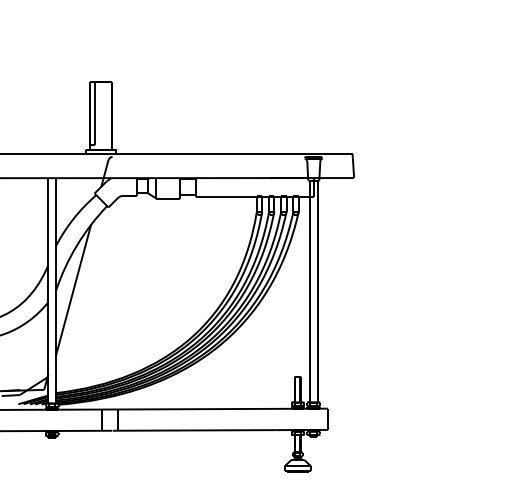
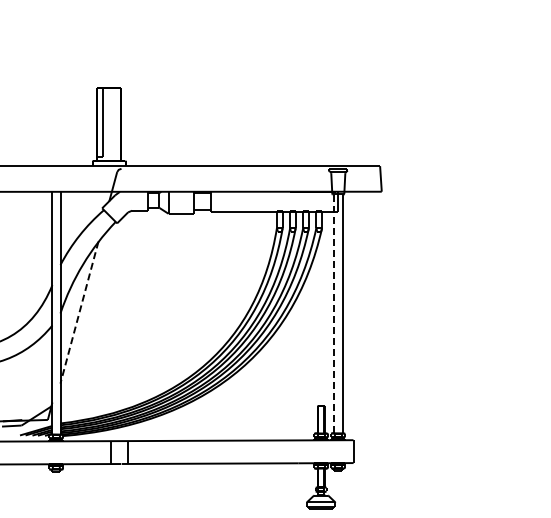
line: (73, 288) -> (79, 310), solid -> dashed
line: (310, 291) -> (334, 313), solid -> dashed

